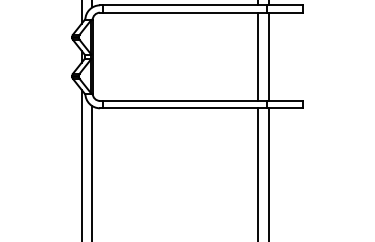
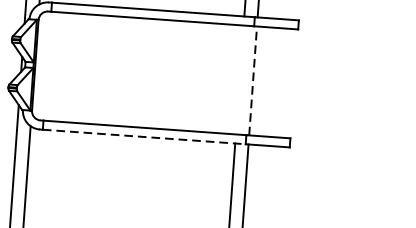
line: (258, 56) -> (239, 79), removed
line: (269, 56) -> (253, 80), solid -> dashed
line: (185, 108) -> (145, 137), solid -> dashed

